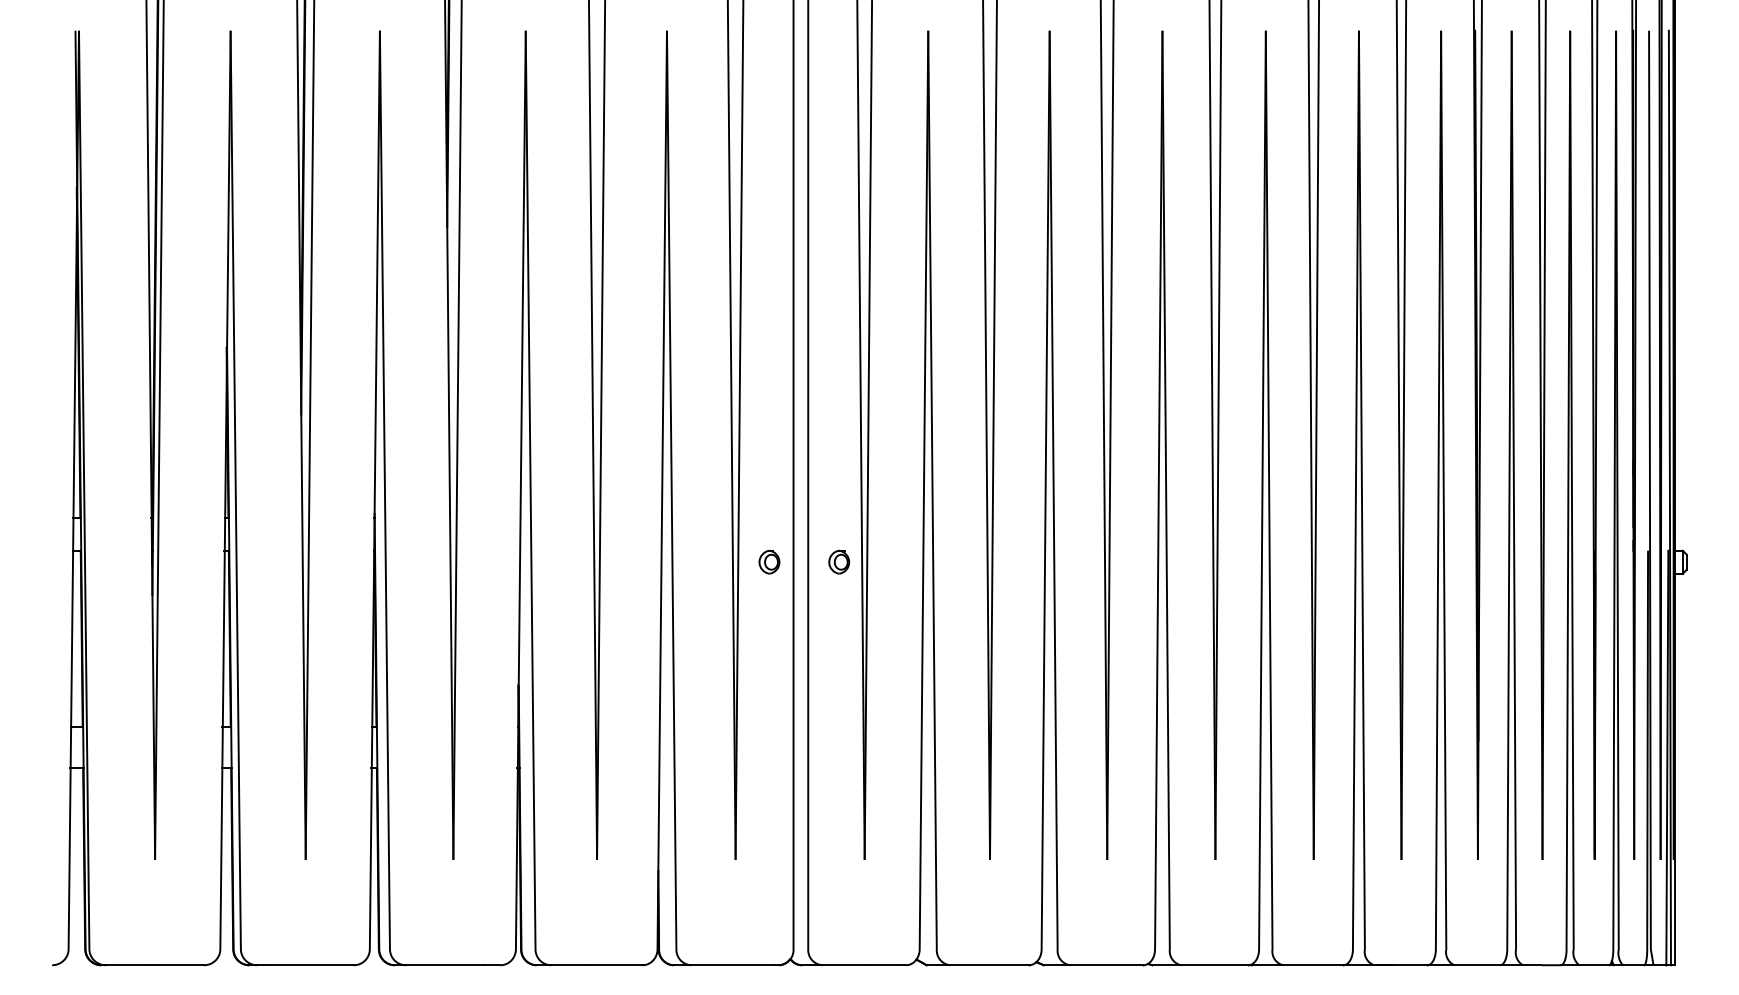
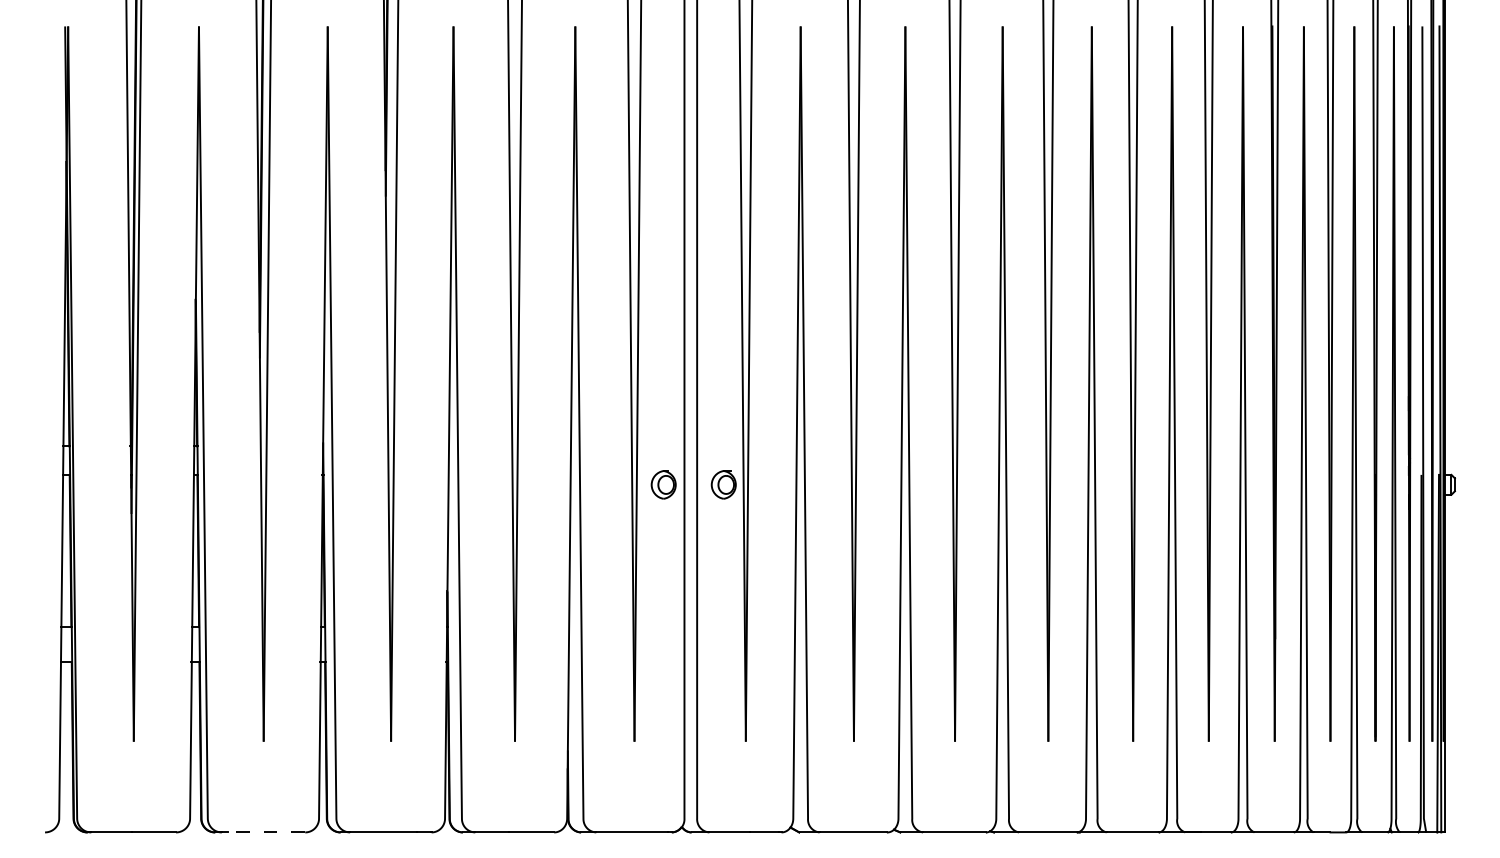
part: (769, 561) -> (663, 484), size x1.4
part: (839, 561) -> (724, 484), size x1.4
line: (309, 965) -> (267, 832), solid -> dashed

